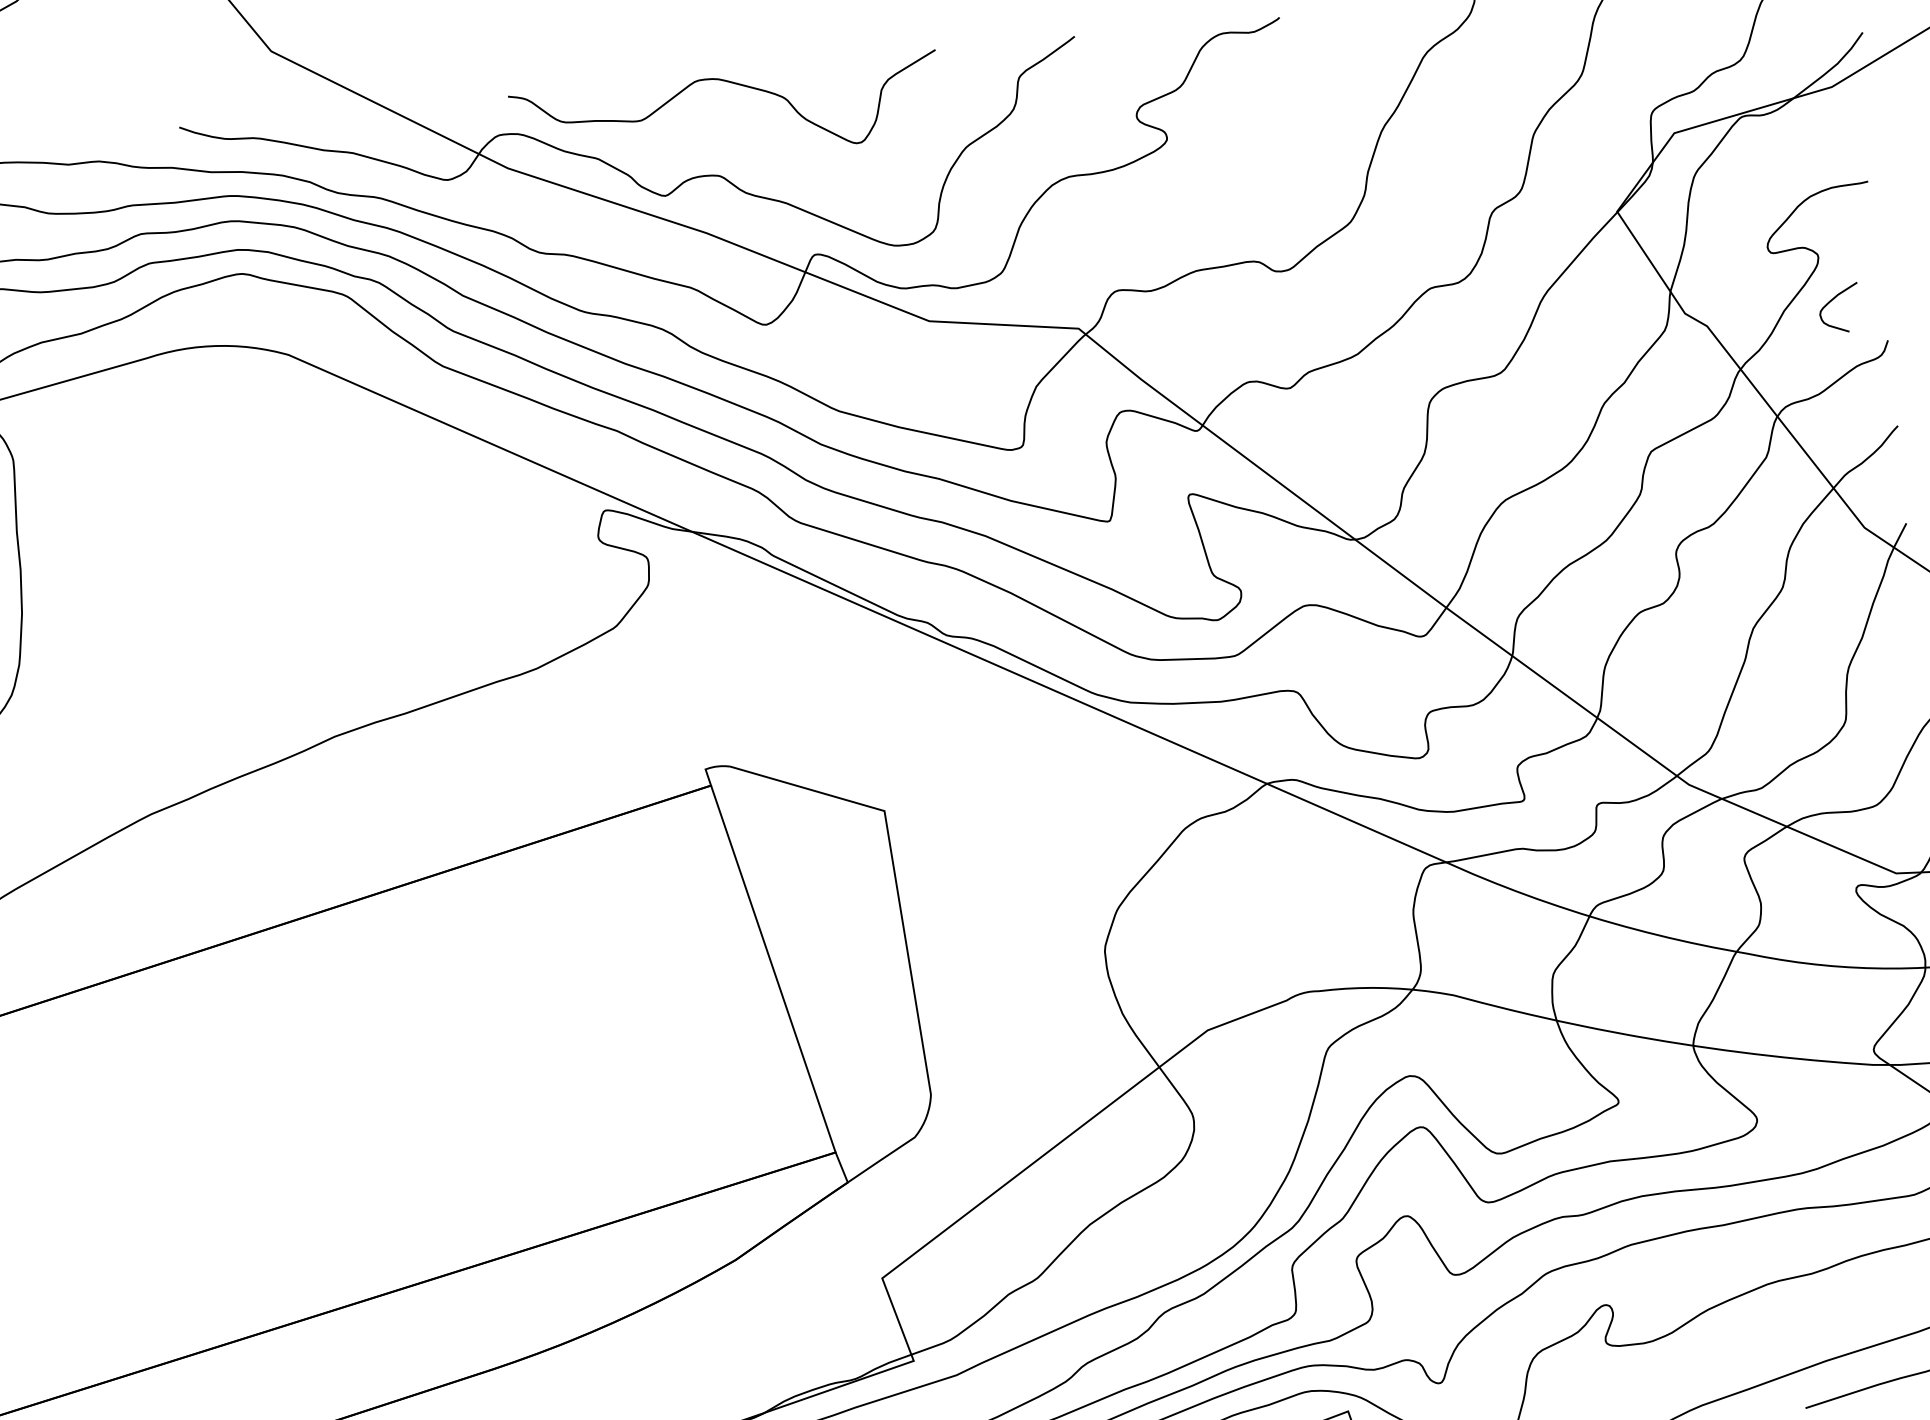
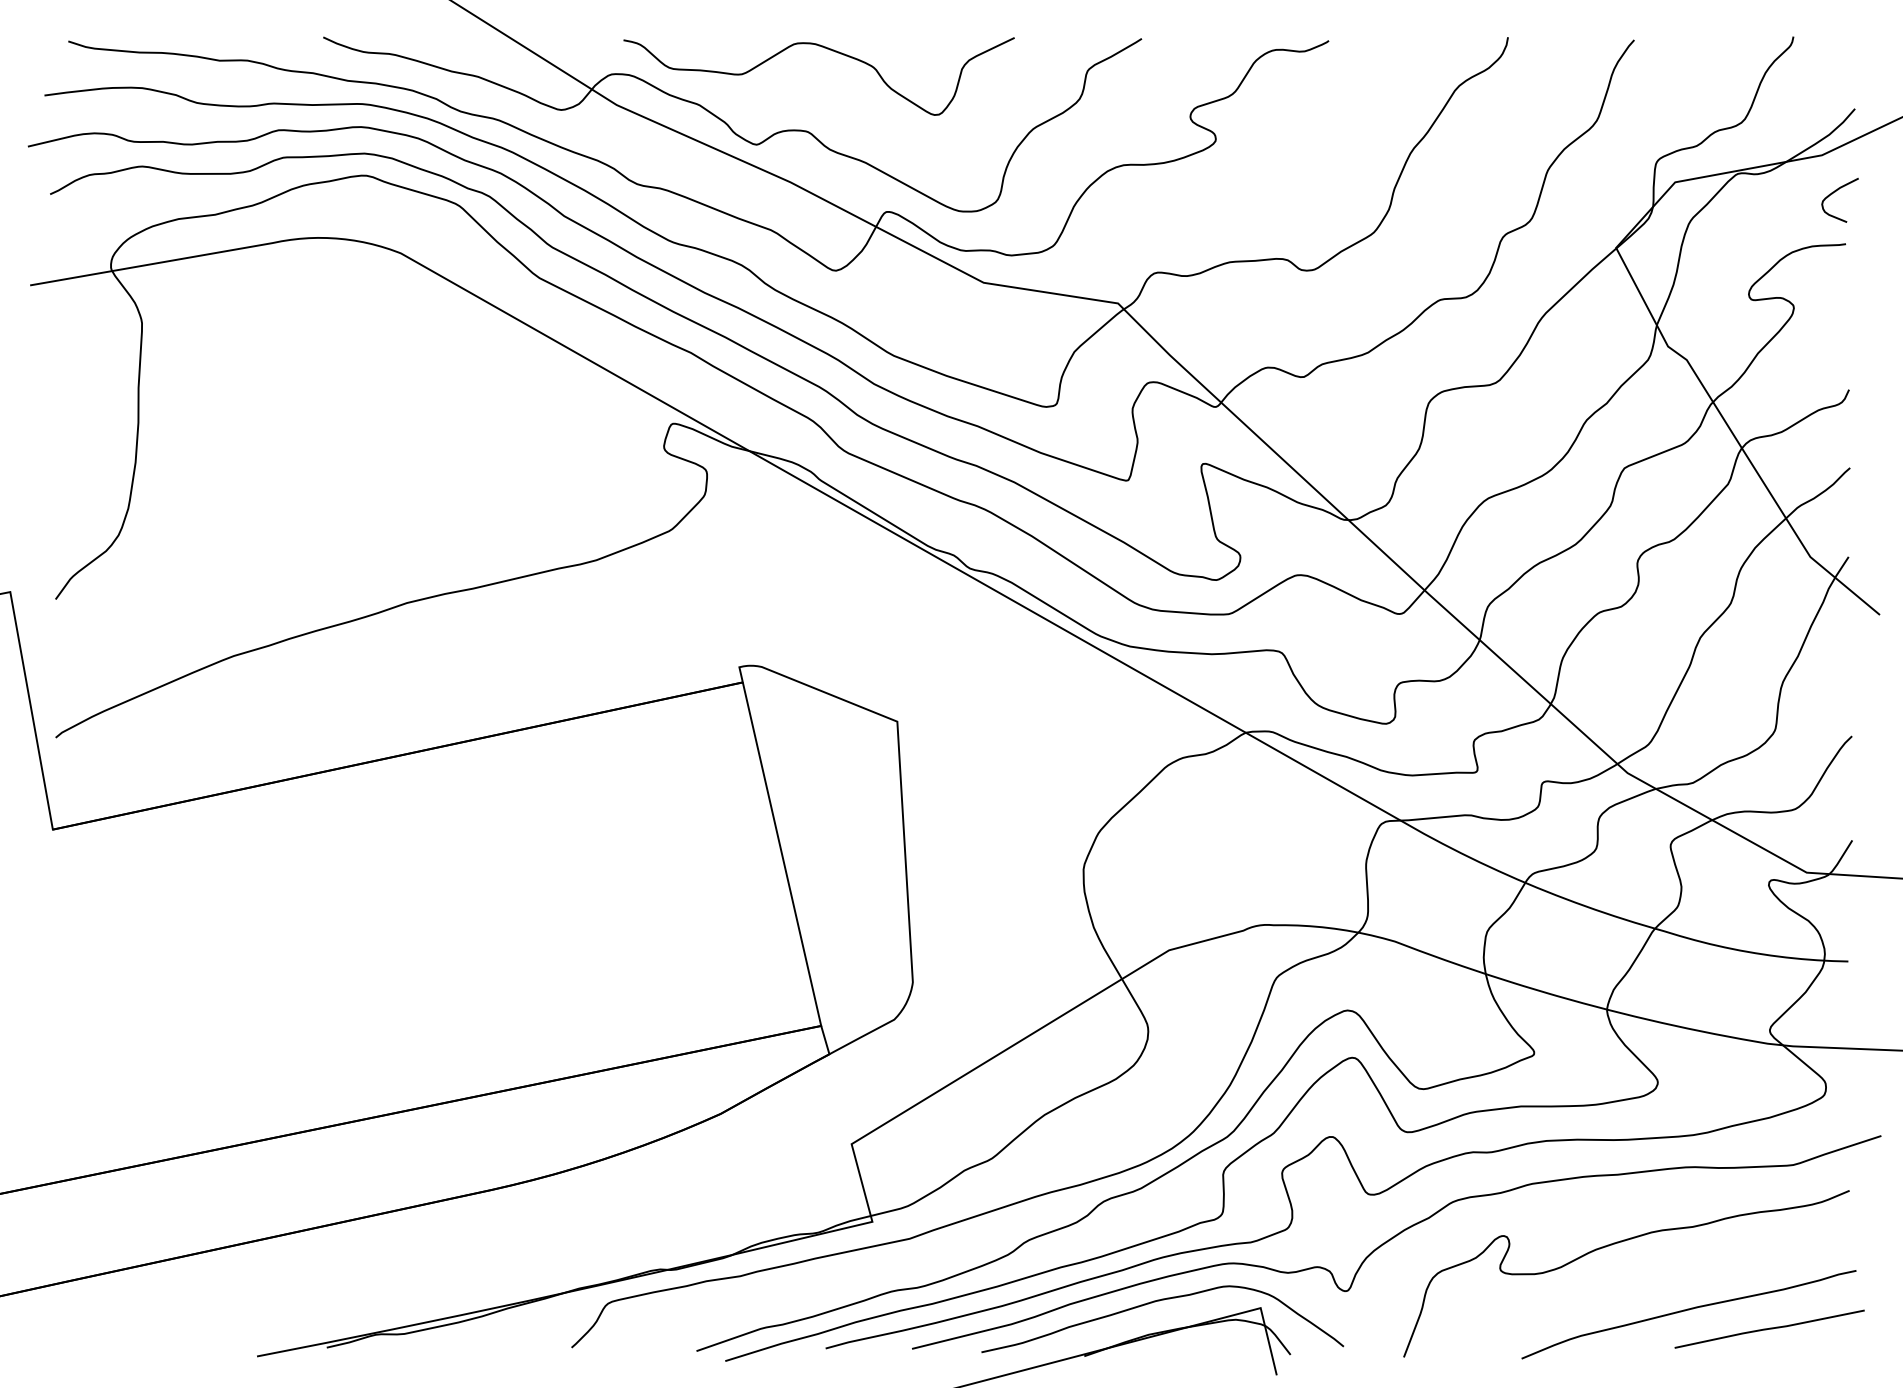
curve: (1833, 300) -> (1835, 192), moved

